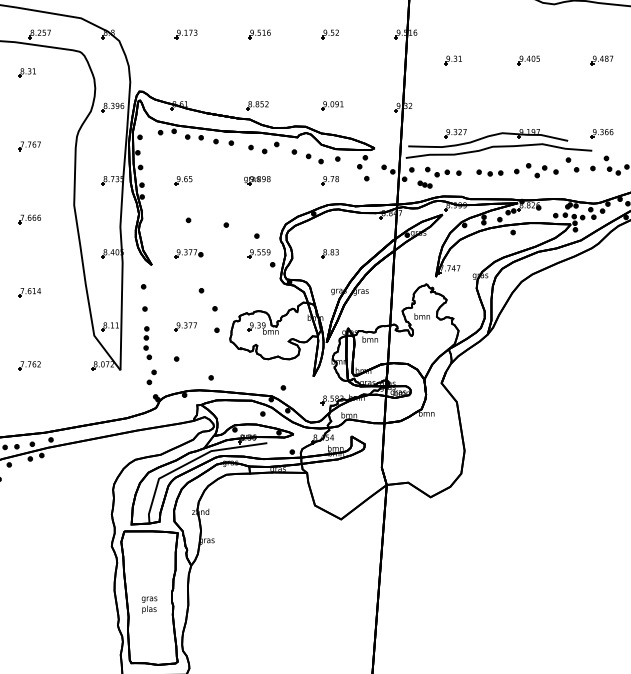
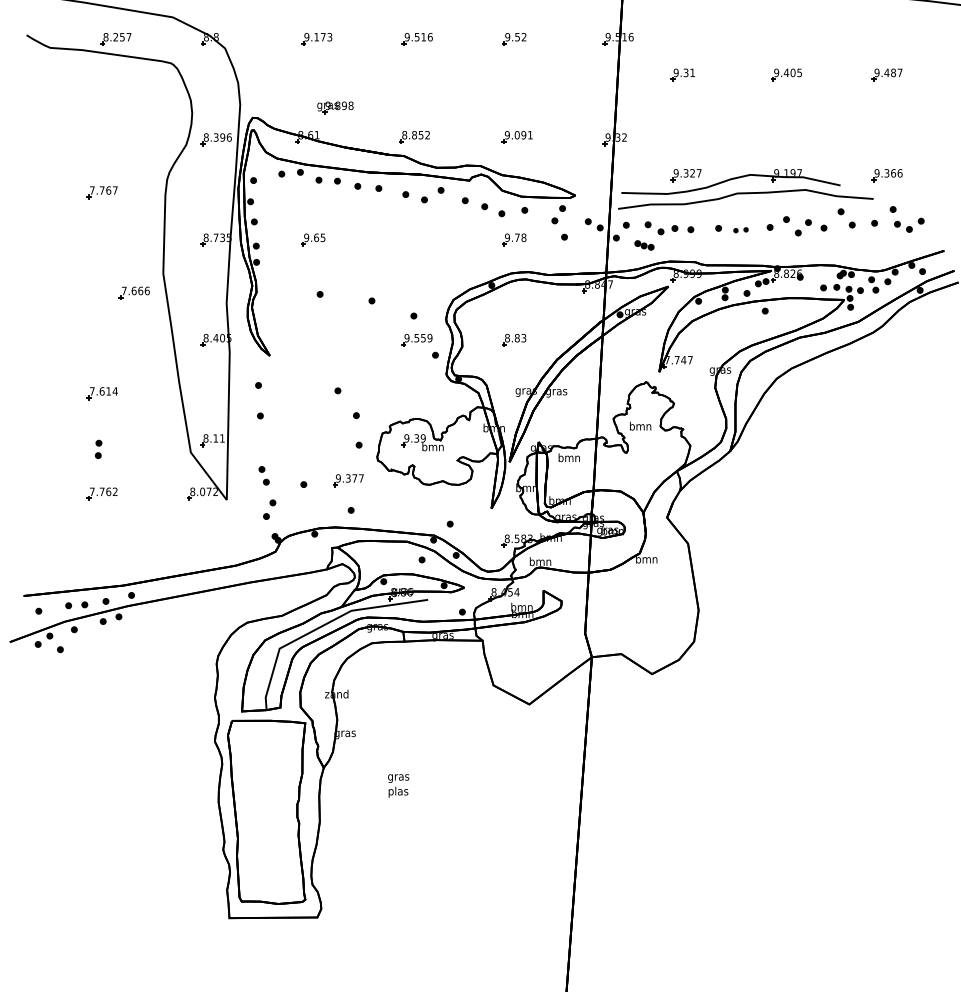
part: (26, 72) -> (98, 91), removed
part: (495, 173) -> (740, 230), size x0.7
part: (257, 180) -> (335, 107), moved
part: (29, 218) -> (133, 292), moved
part: (188, 253) -> (320, 340), removed
part: (185, 326) -> (348, 480), moved
part: (146, 332) -> (98, 448), moved
text: (149, 604) -> (398, 785), moved

